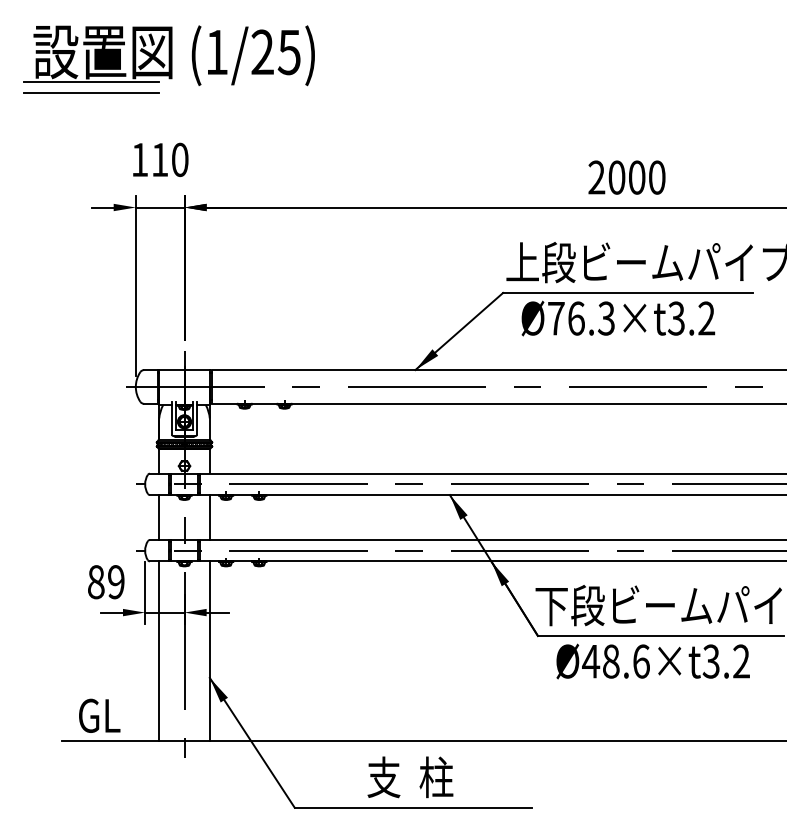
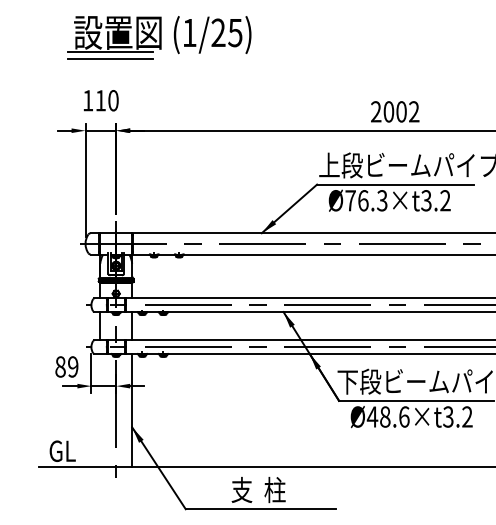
part: (169, 59) -> (159, 37), moved
text: (657, 177) -> (414, 111), 2000 -> 2002
line: (159, 651) -> (100, 410), removed

